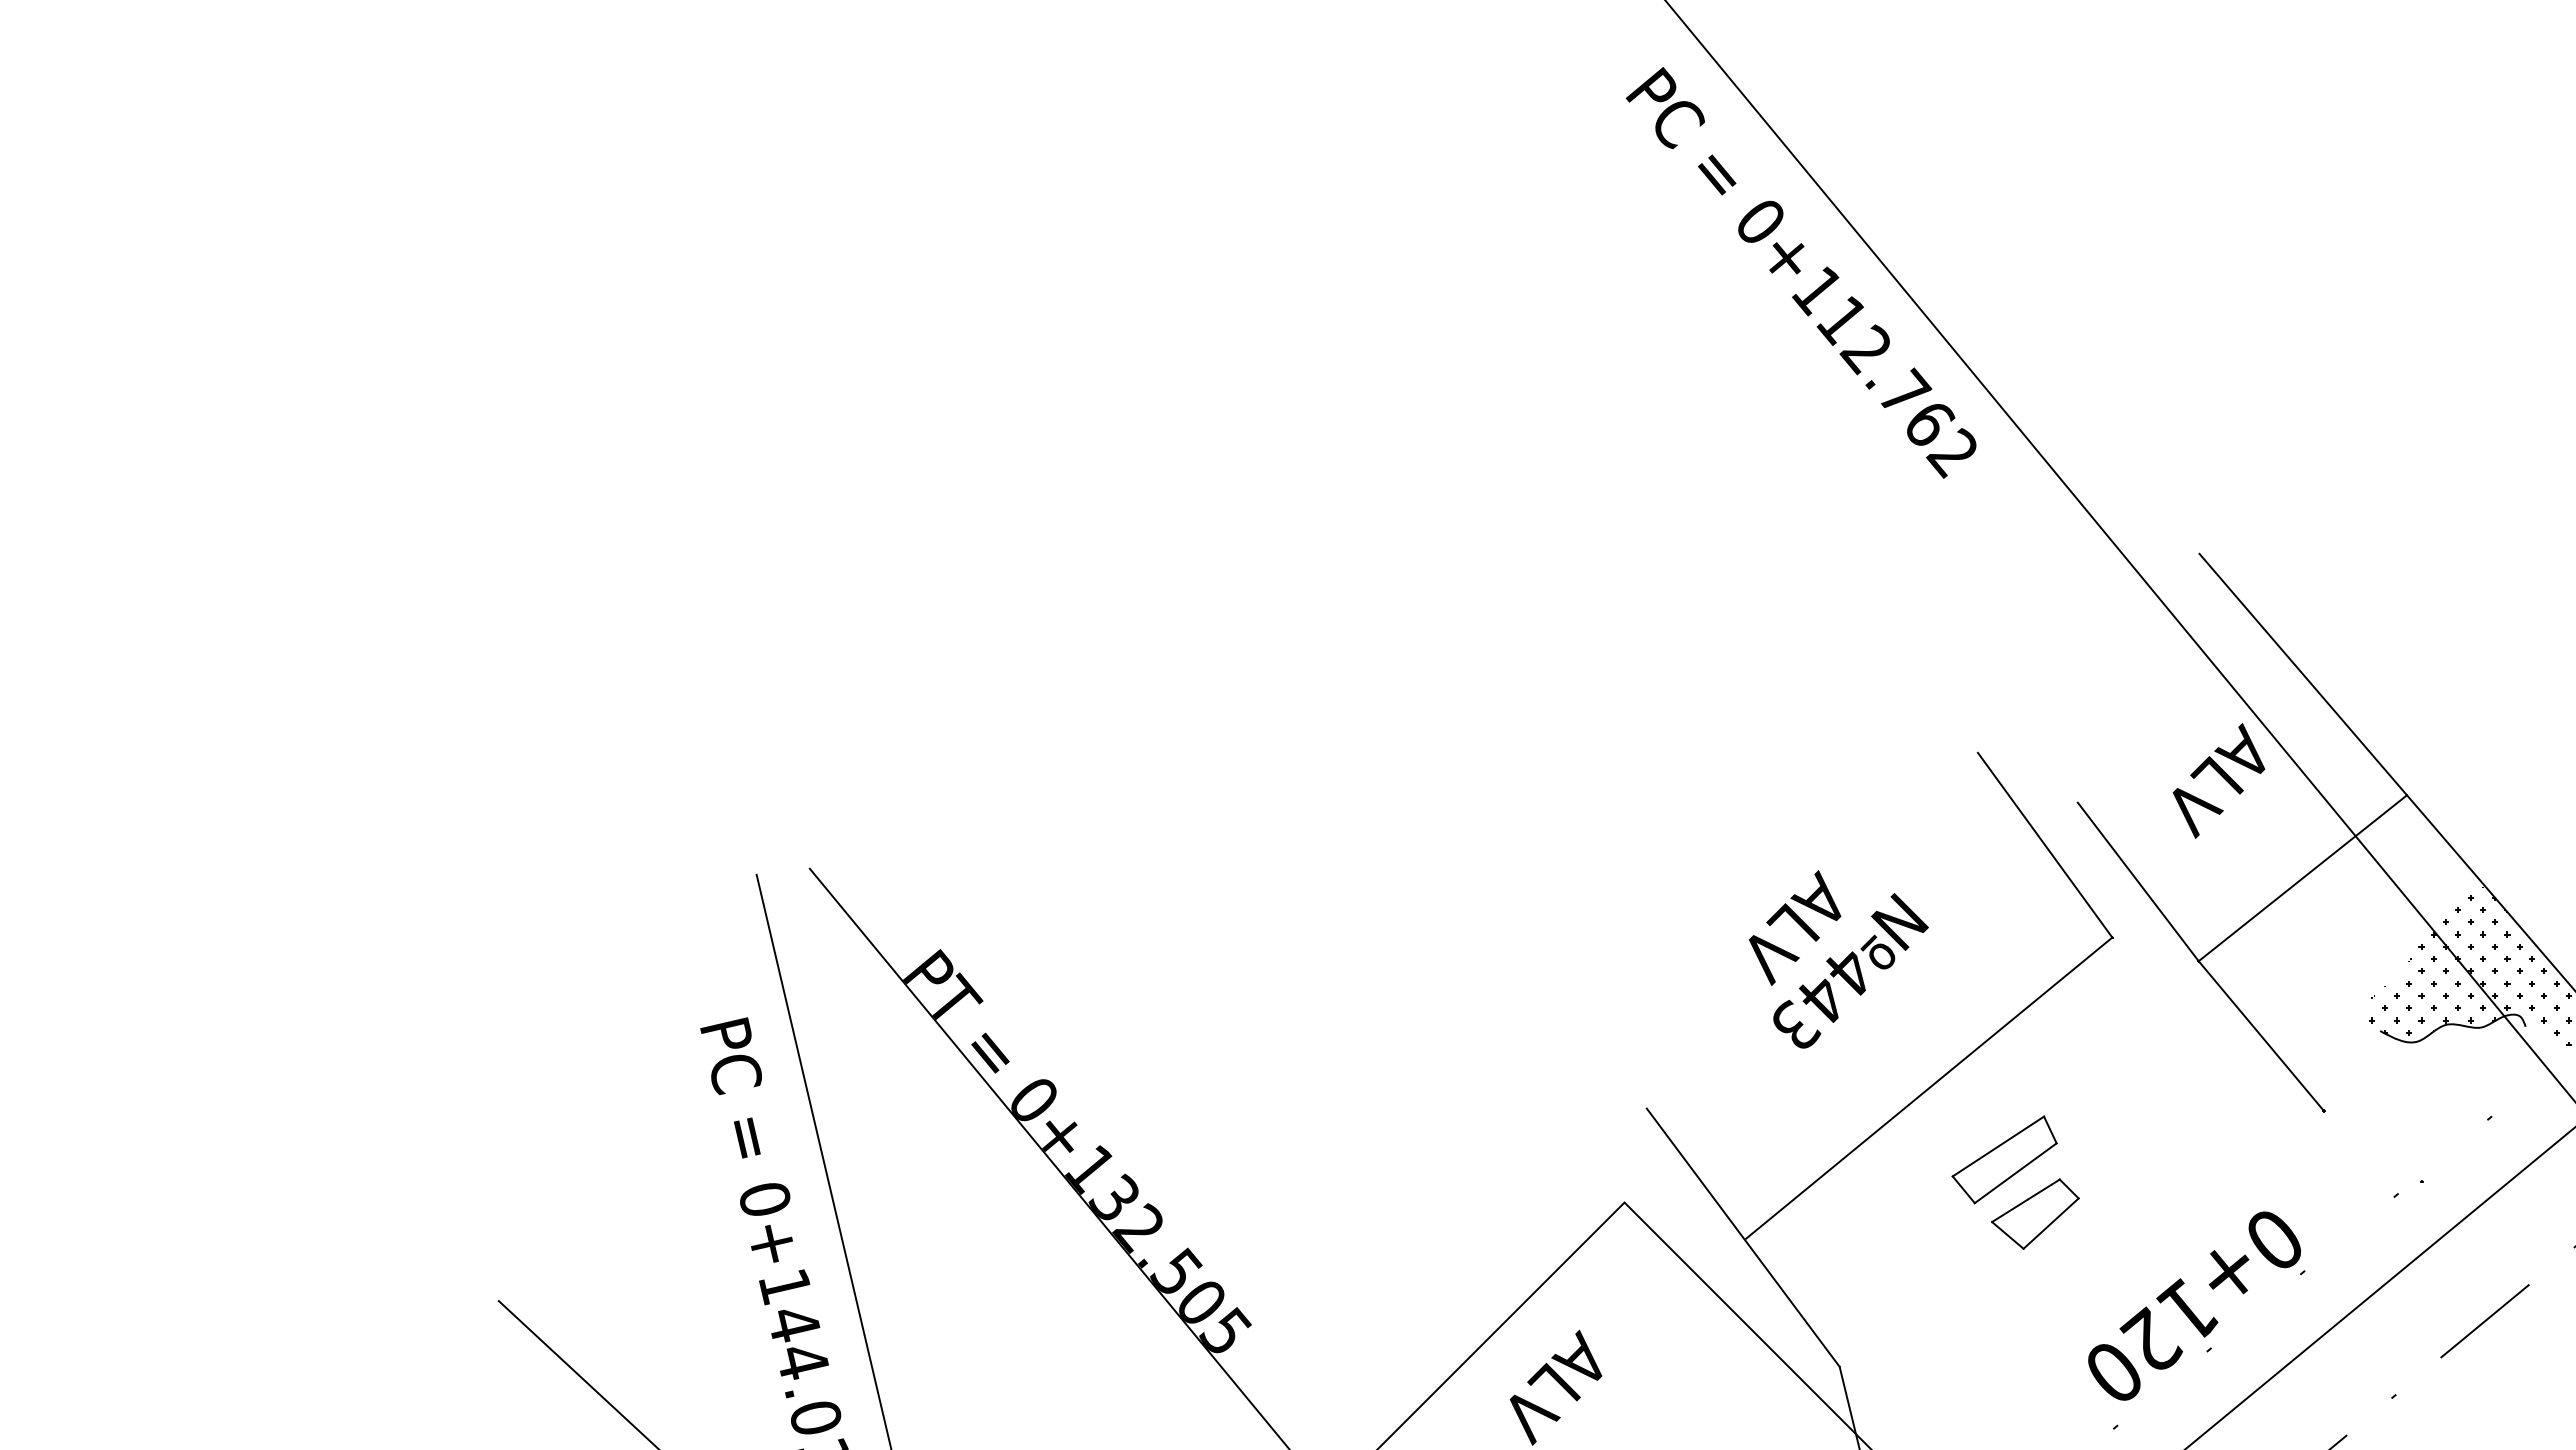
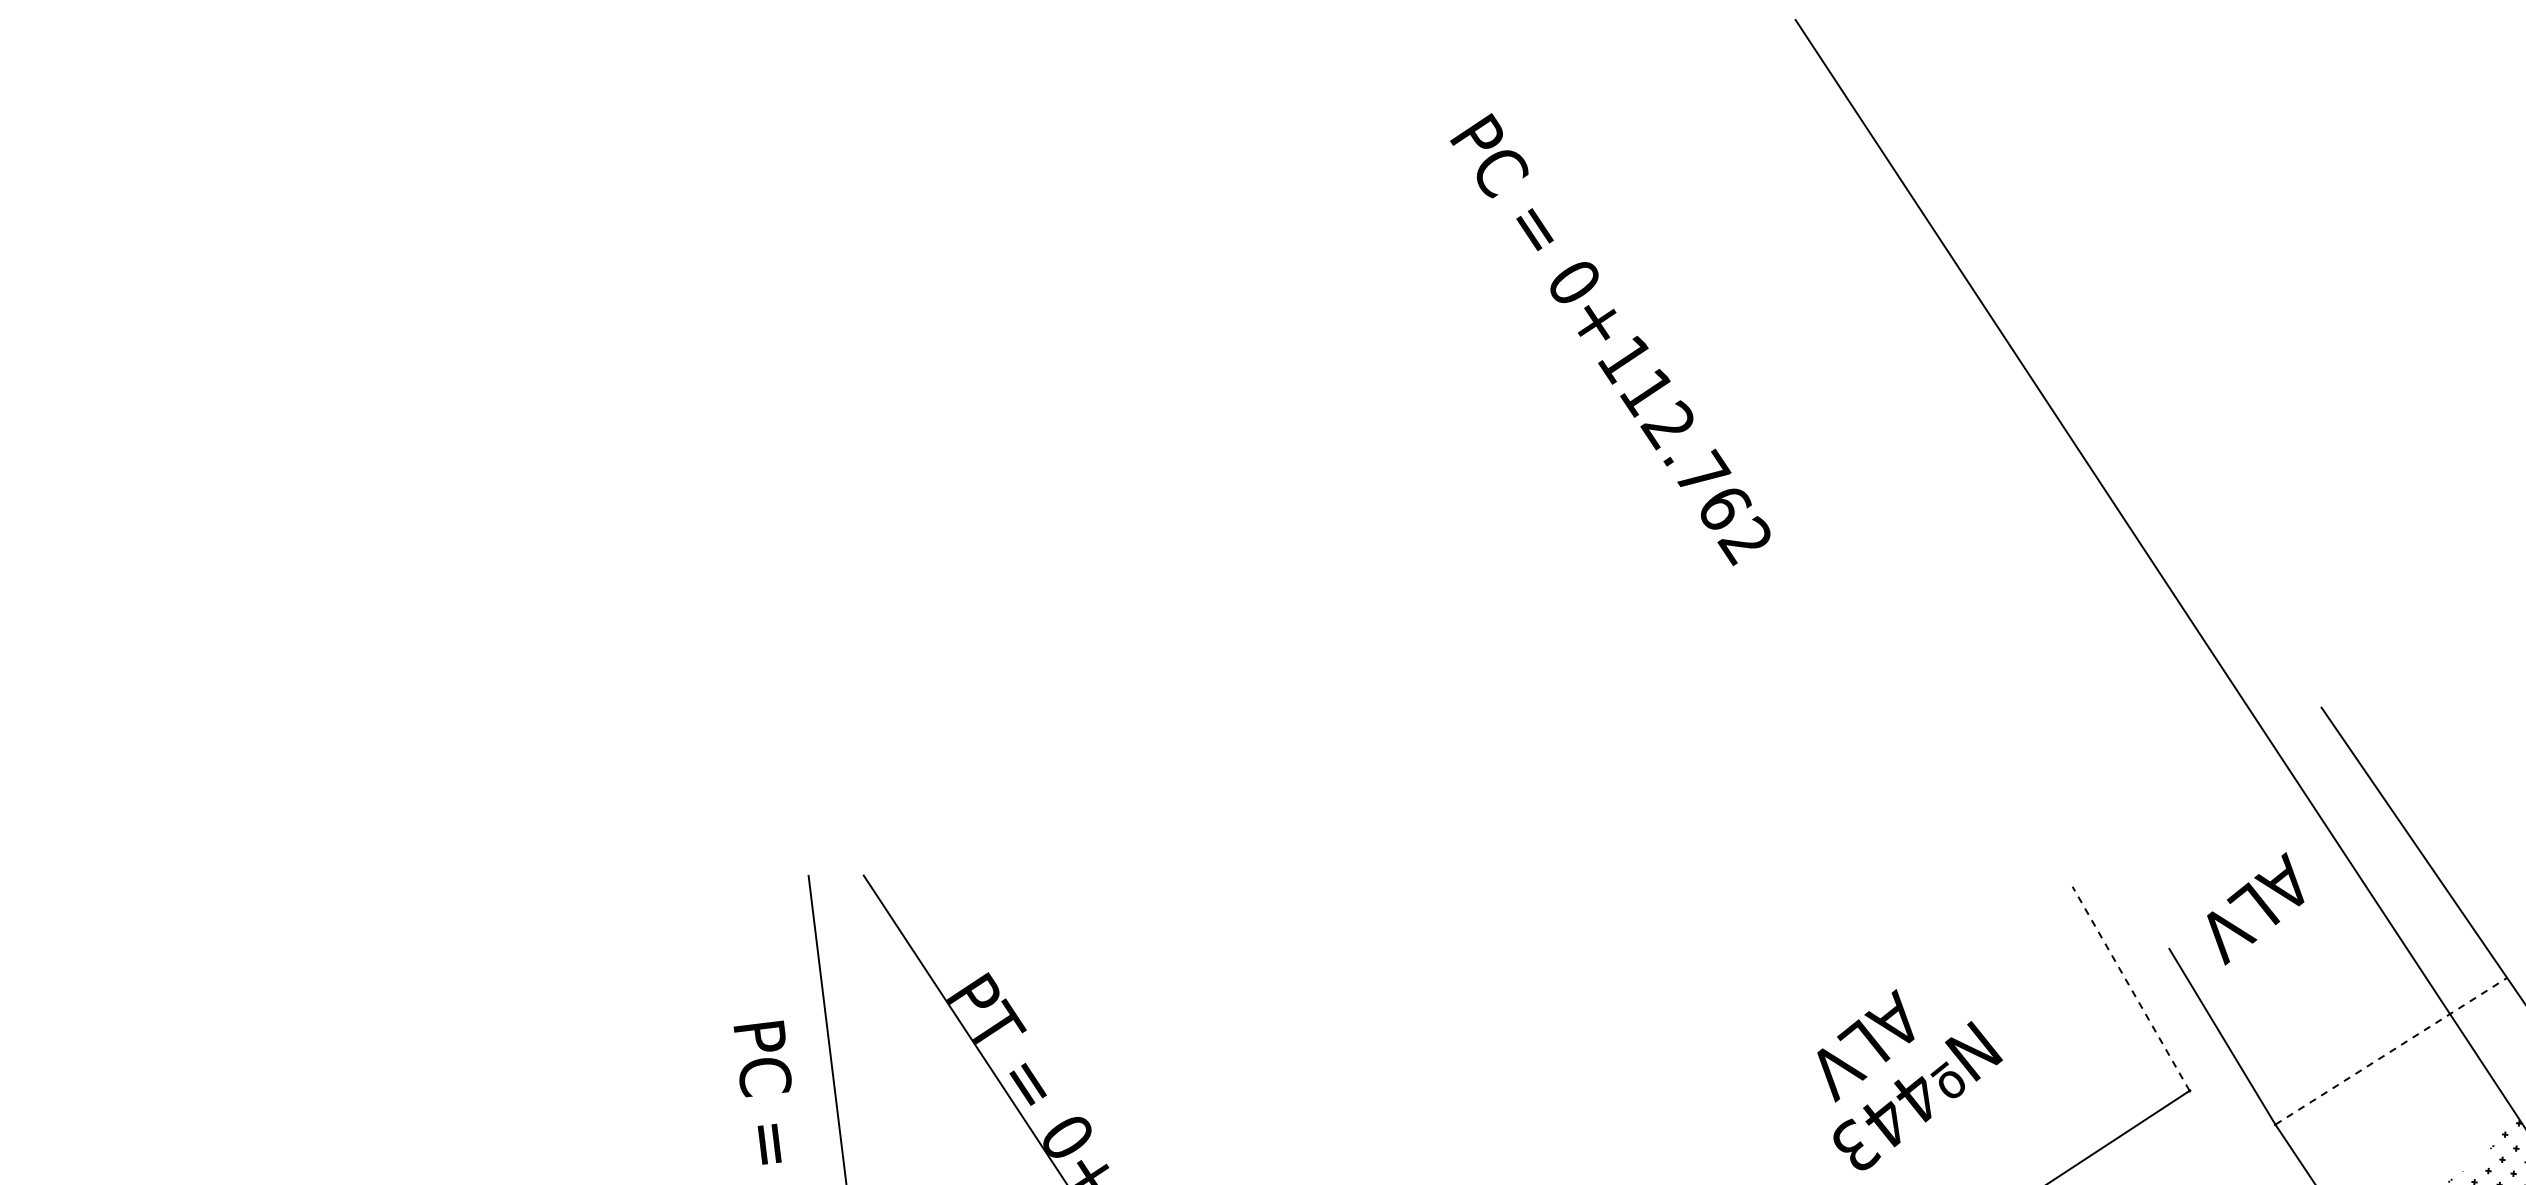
text: (1800, 272) -> (1609, 338), moved
text: (2218, 780) -> (2255, 908), moved
line: (2044, 844) -> (2130, 987), solid -> dashed
line: (2303, 877) -> (2392, 1050), solid -> dashed

